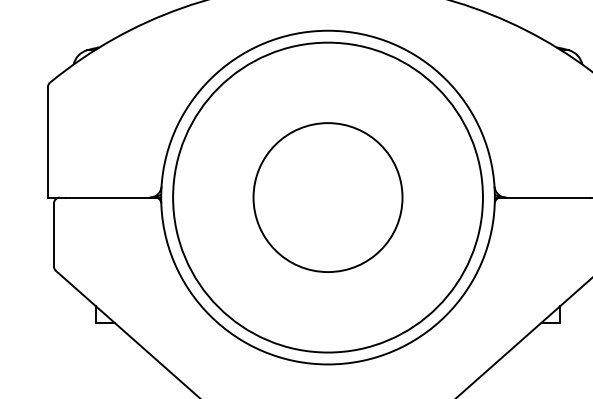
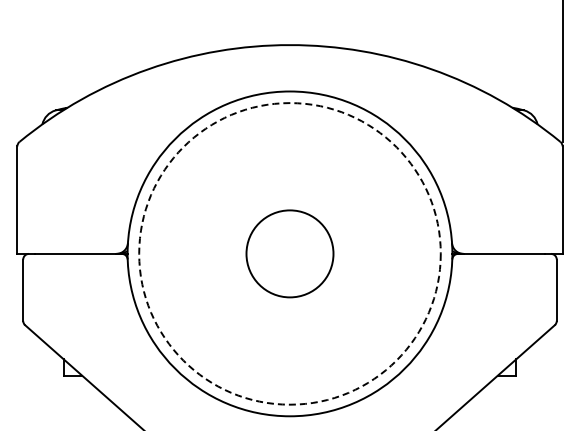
circle: (327, 197) -> (289, 253), size x0.6
circle: (327, 197) -> (289, 253), solid -> dashed

